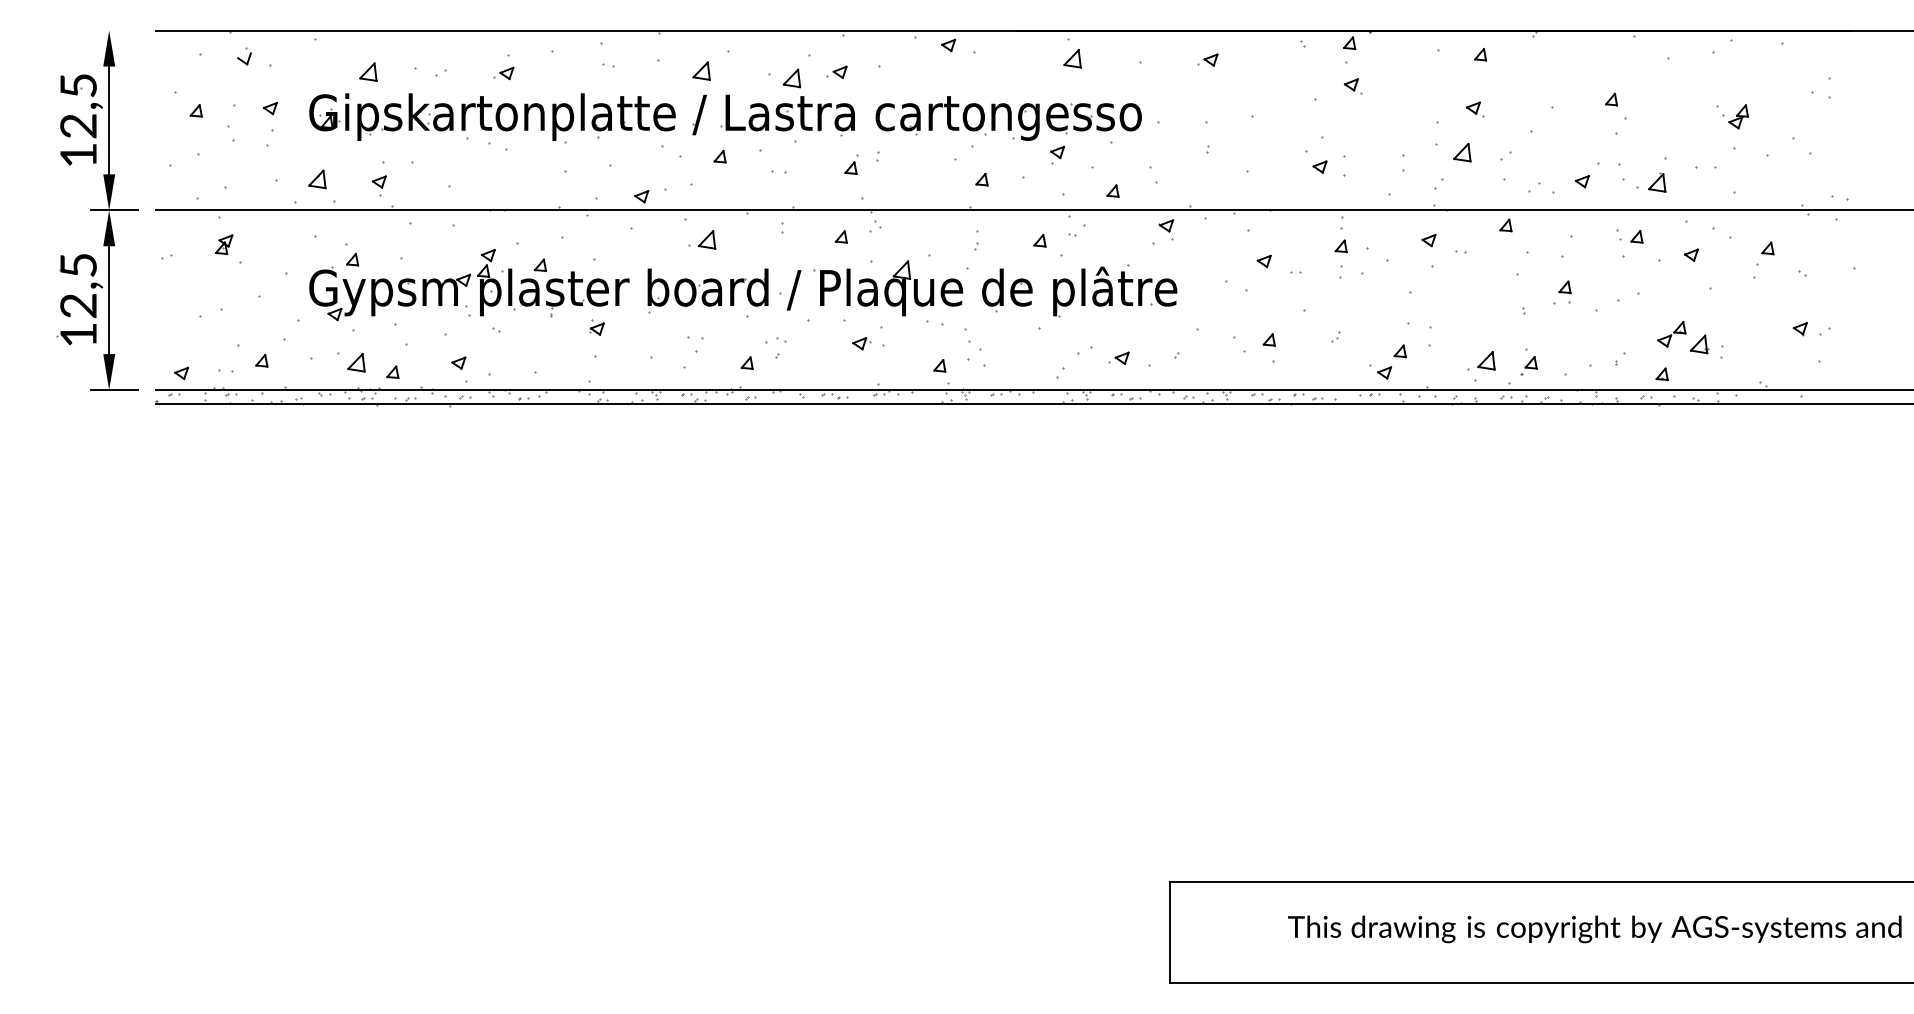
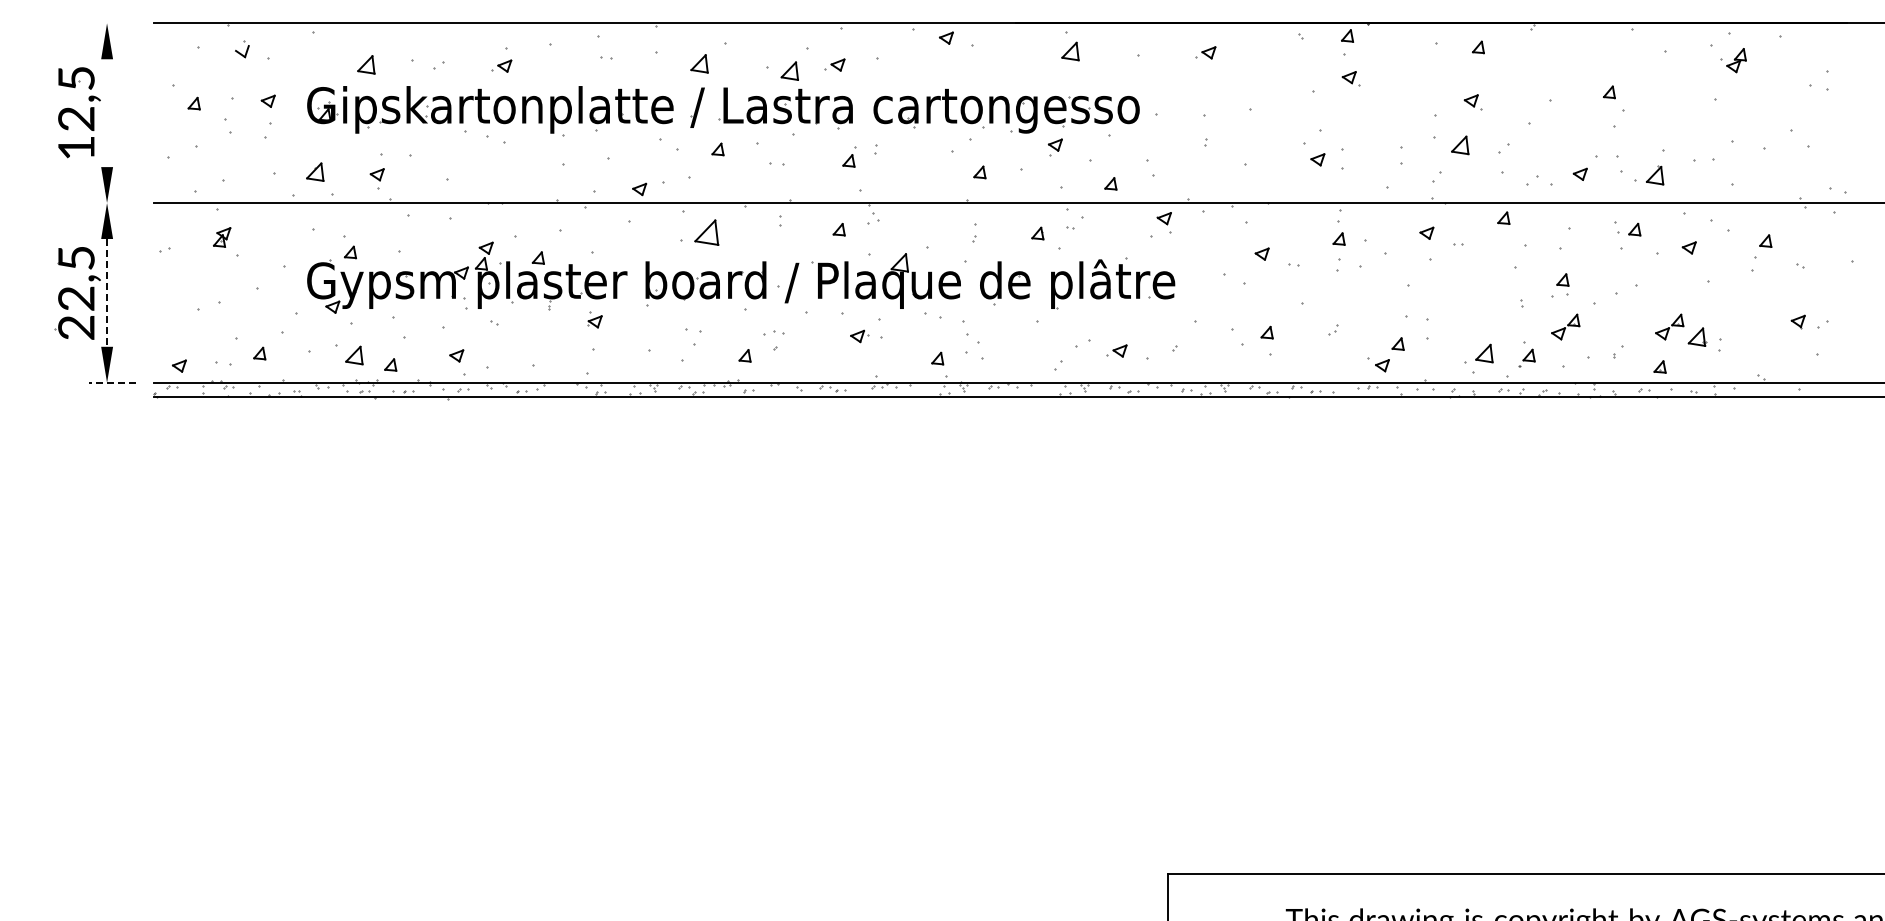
part: (1735, 116) -> (1733, 60), moved
line: (109, 120) -> (107, 113), removed
line: (114, 210) -> (112, 203), removed
part: (702, 239) -> (700, 232), size x1.4
line: (109, 300) -> (107, 293), solid -> dashed
part: (1567, 334) -> (1565, 327), added
text: (78, 335) -> (76, 328), 12,5 -> 22,5
line: (114, 390) -> (112, 383), solid -> dashed

